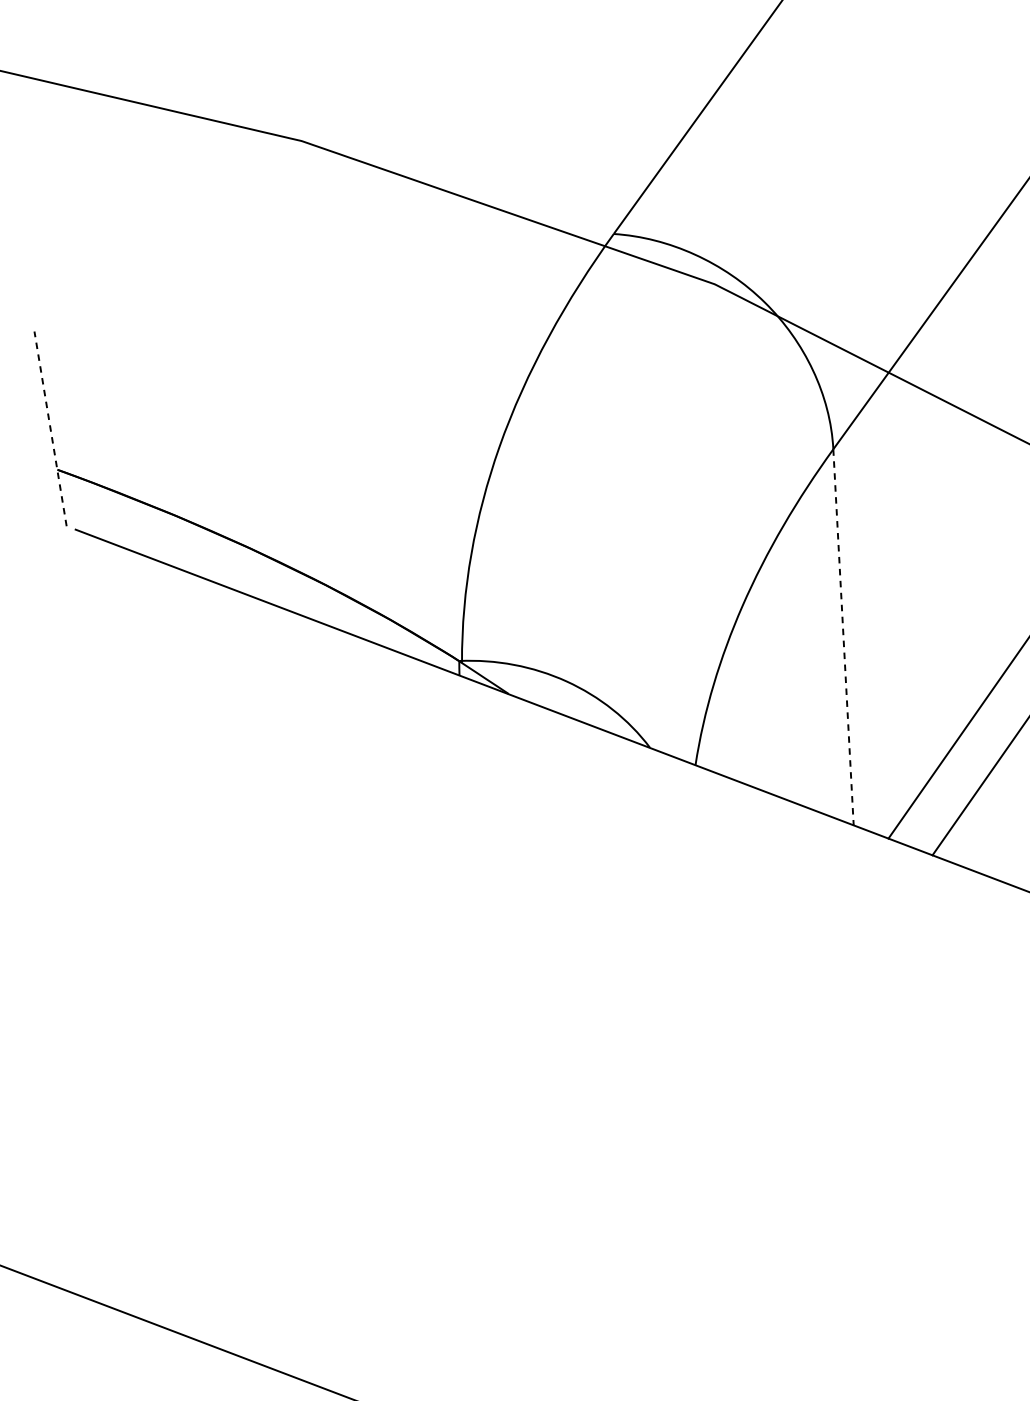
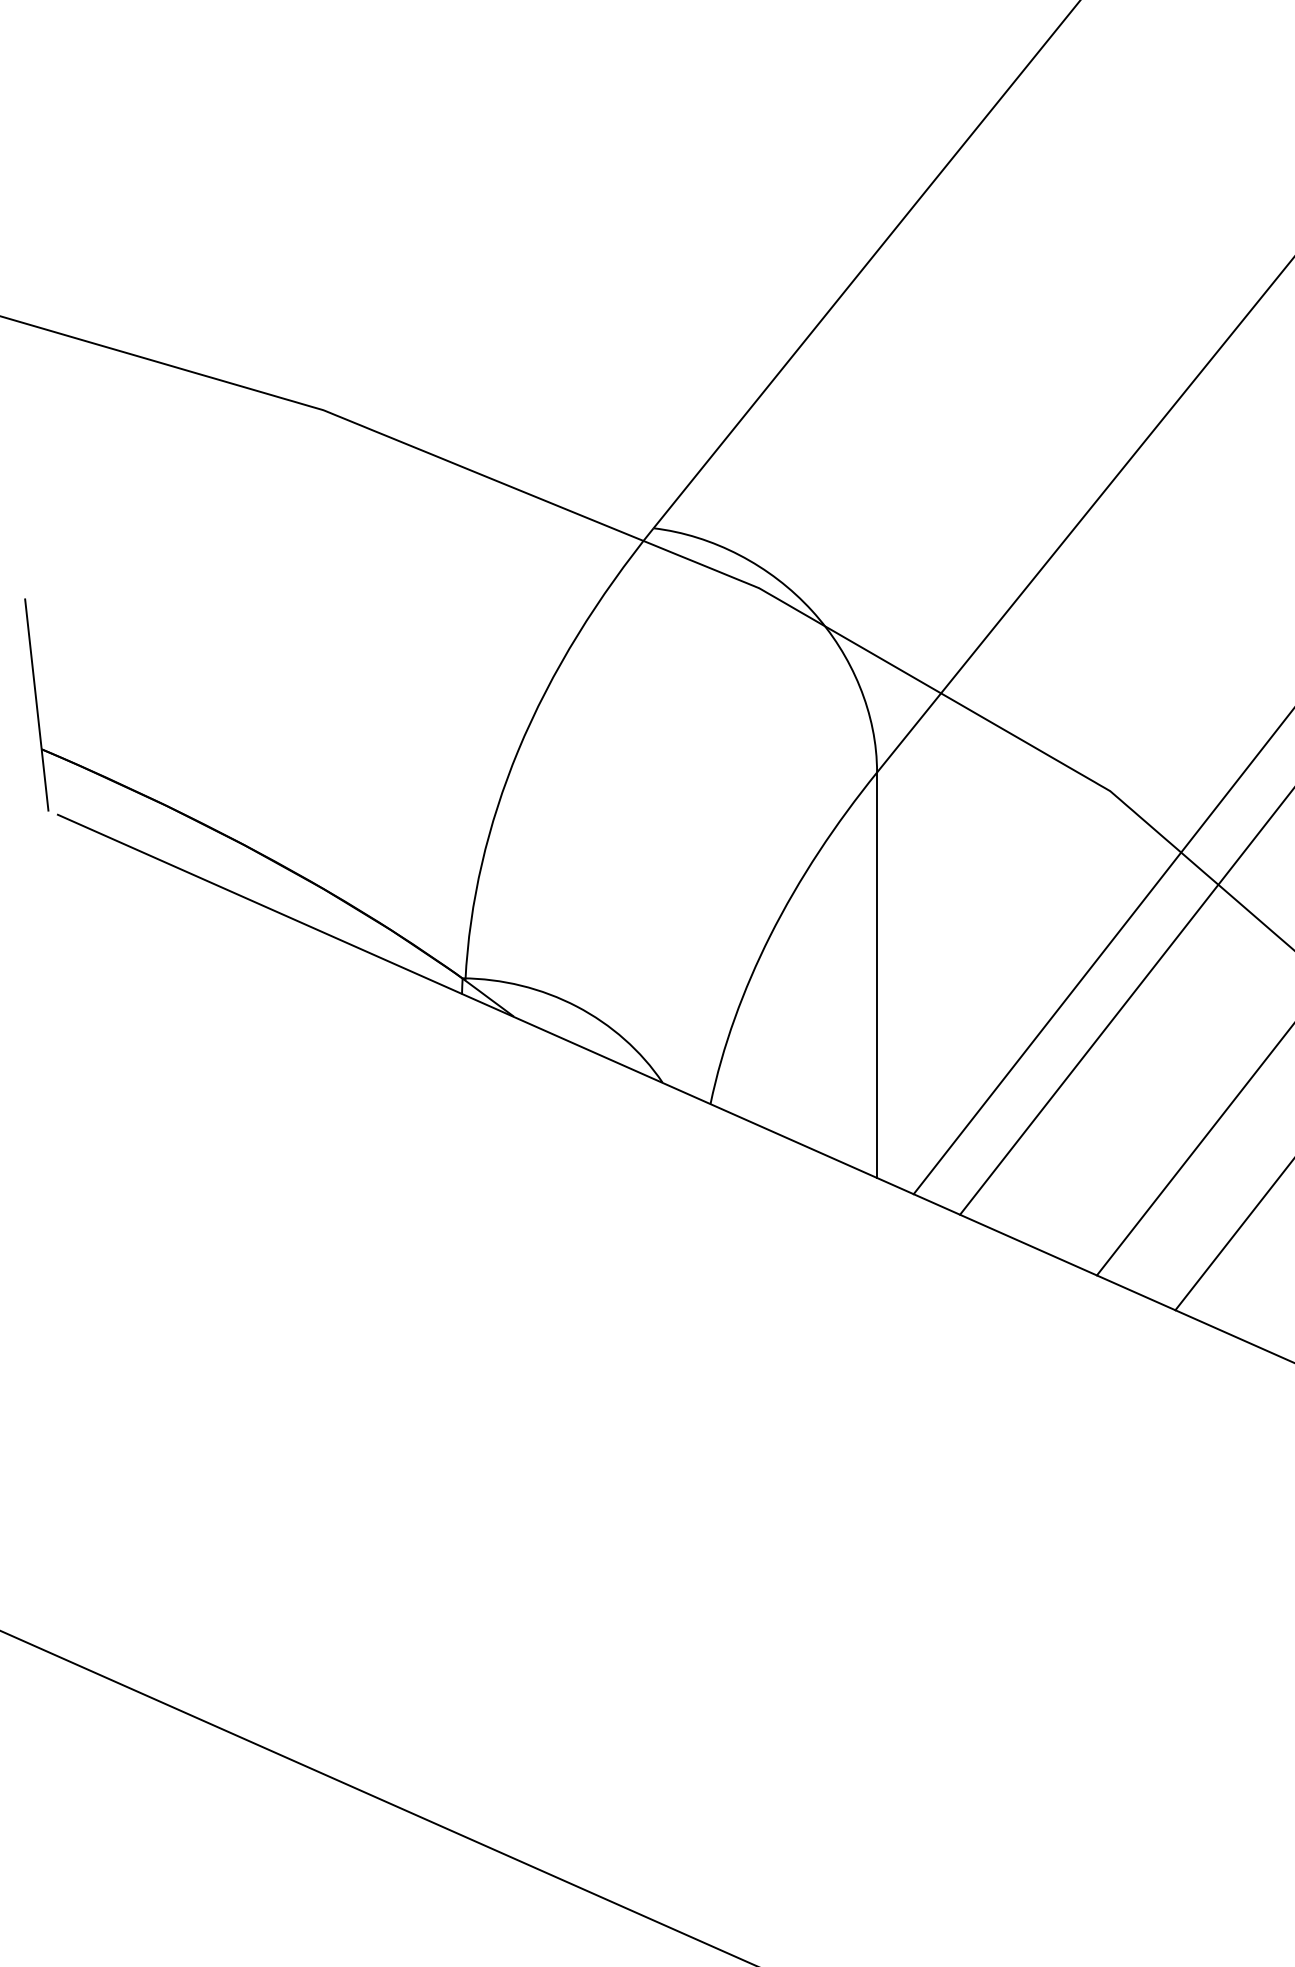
line: (50, 428) -> (36, 704), dashed -> solid
line: (843, 637) -> (877, 975), dashed -> solid

